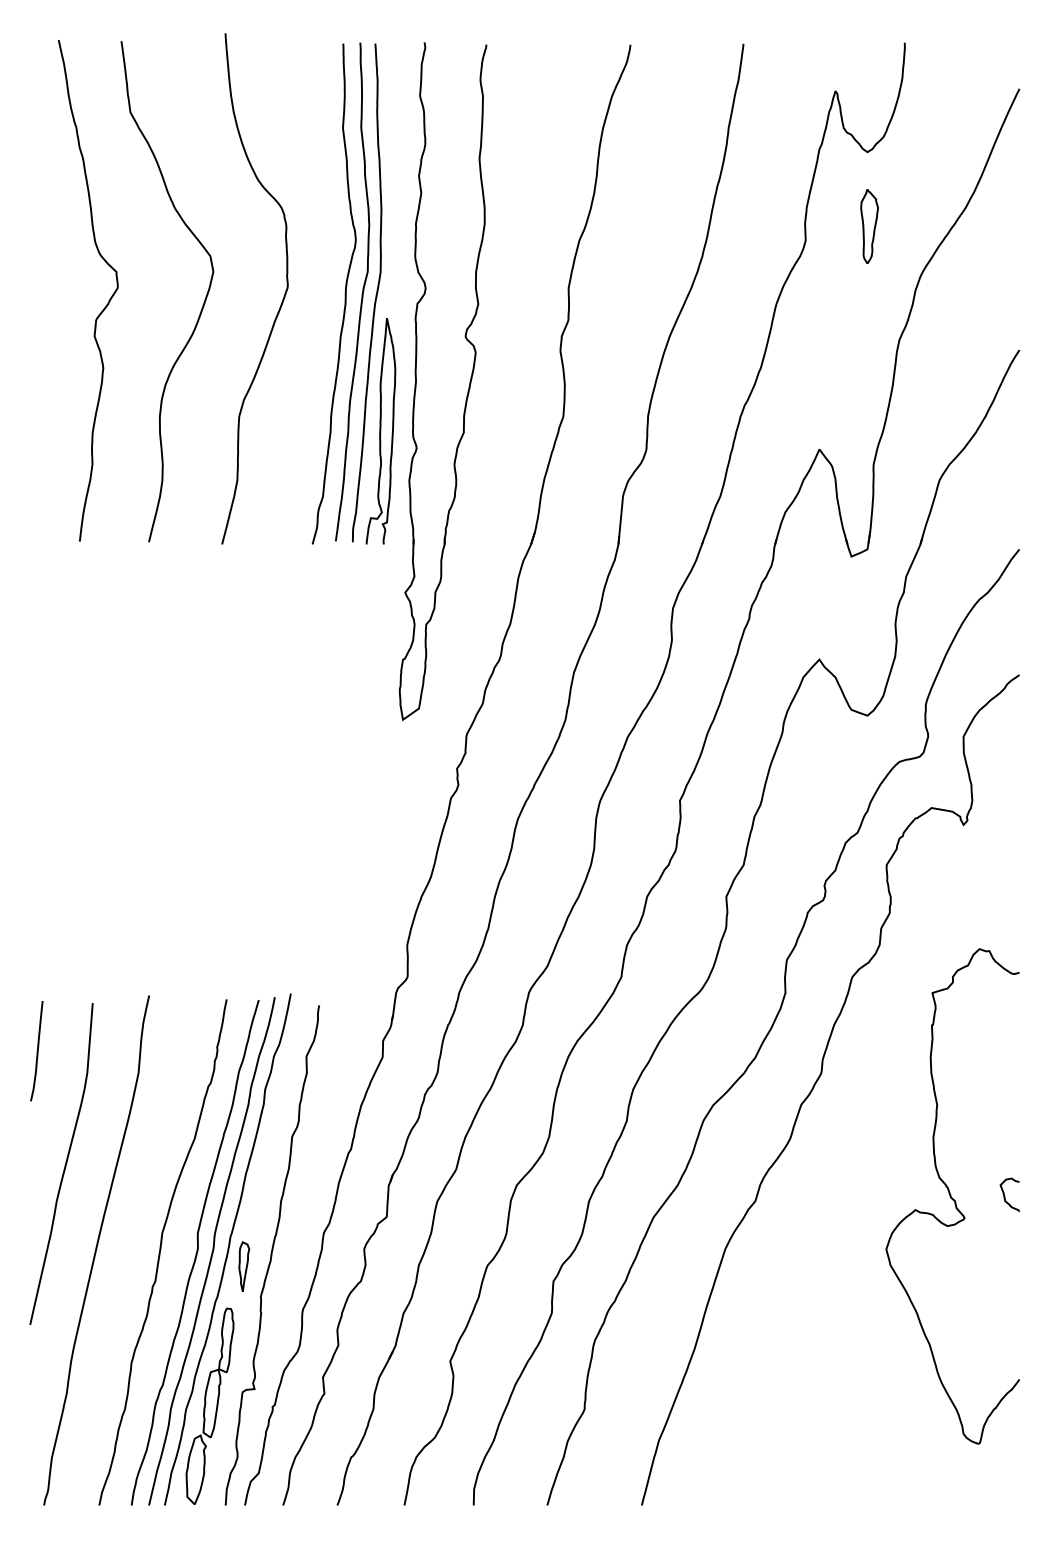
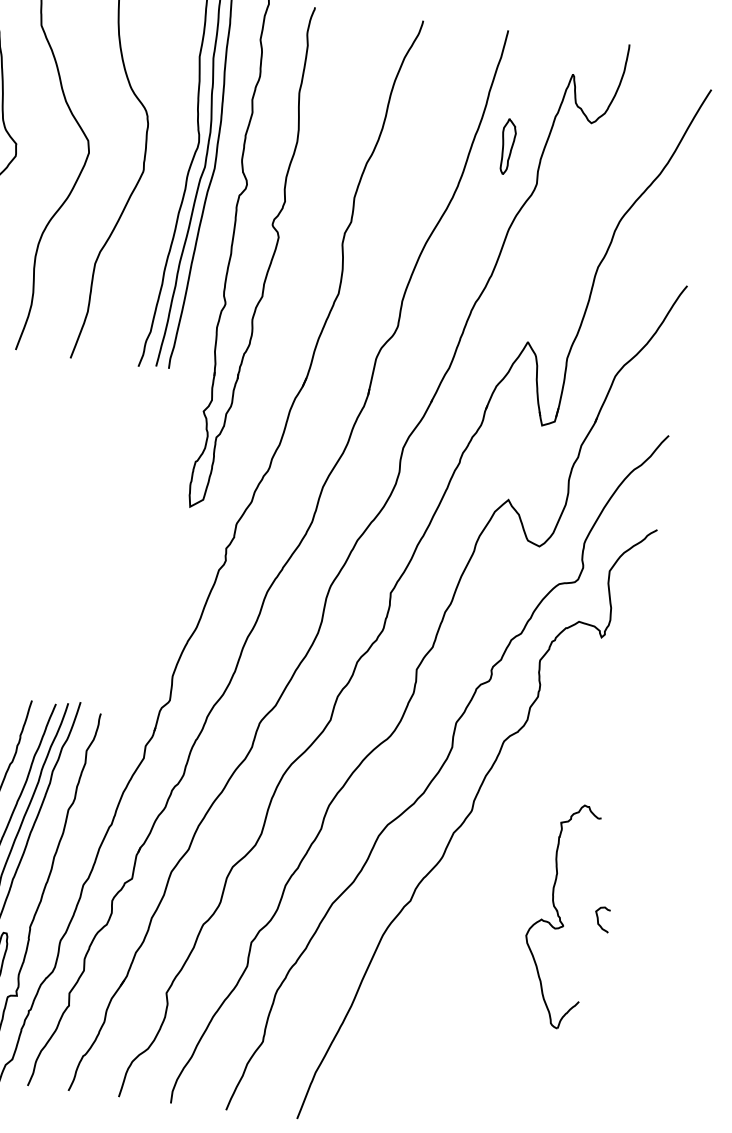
part: (869, 226) -> (507, 146), moved
curve: (380, 431) -> (199, 288), removed
part: (952, 1196) -> (558, 915), size x0.6
part: (244, 1266) -> (20, 902), removed

